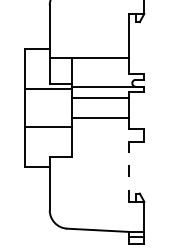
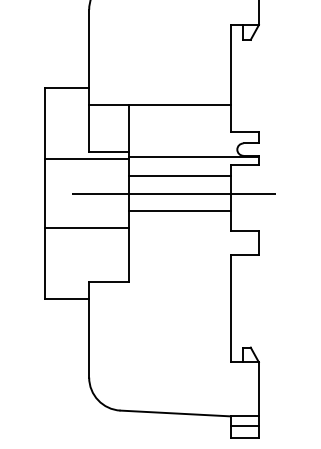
line: (96, 107) -> (173, 193), added
line: (128, 171) -> (230, 307), dashed -> solid

